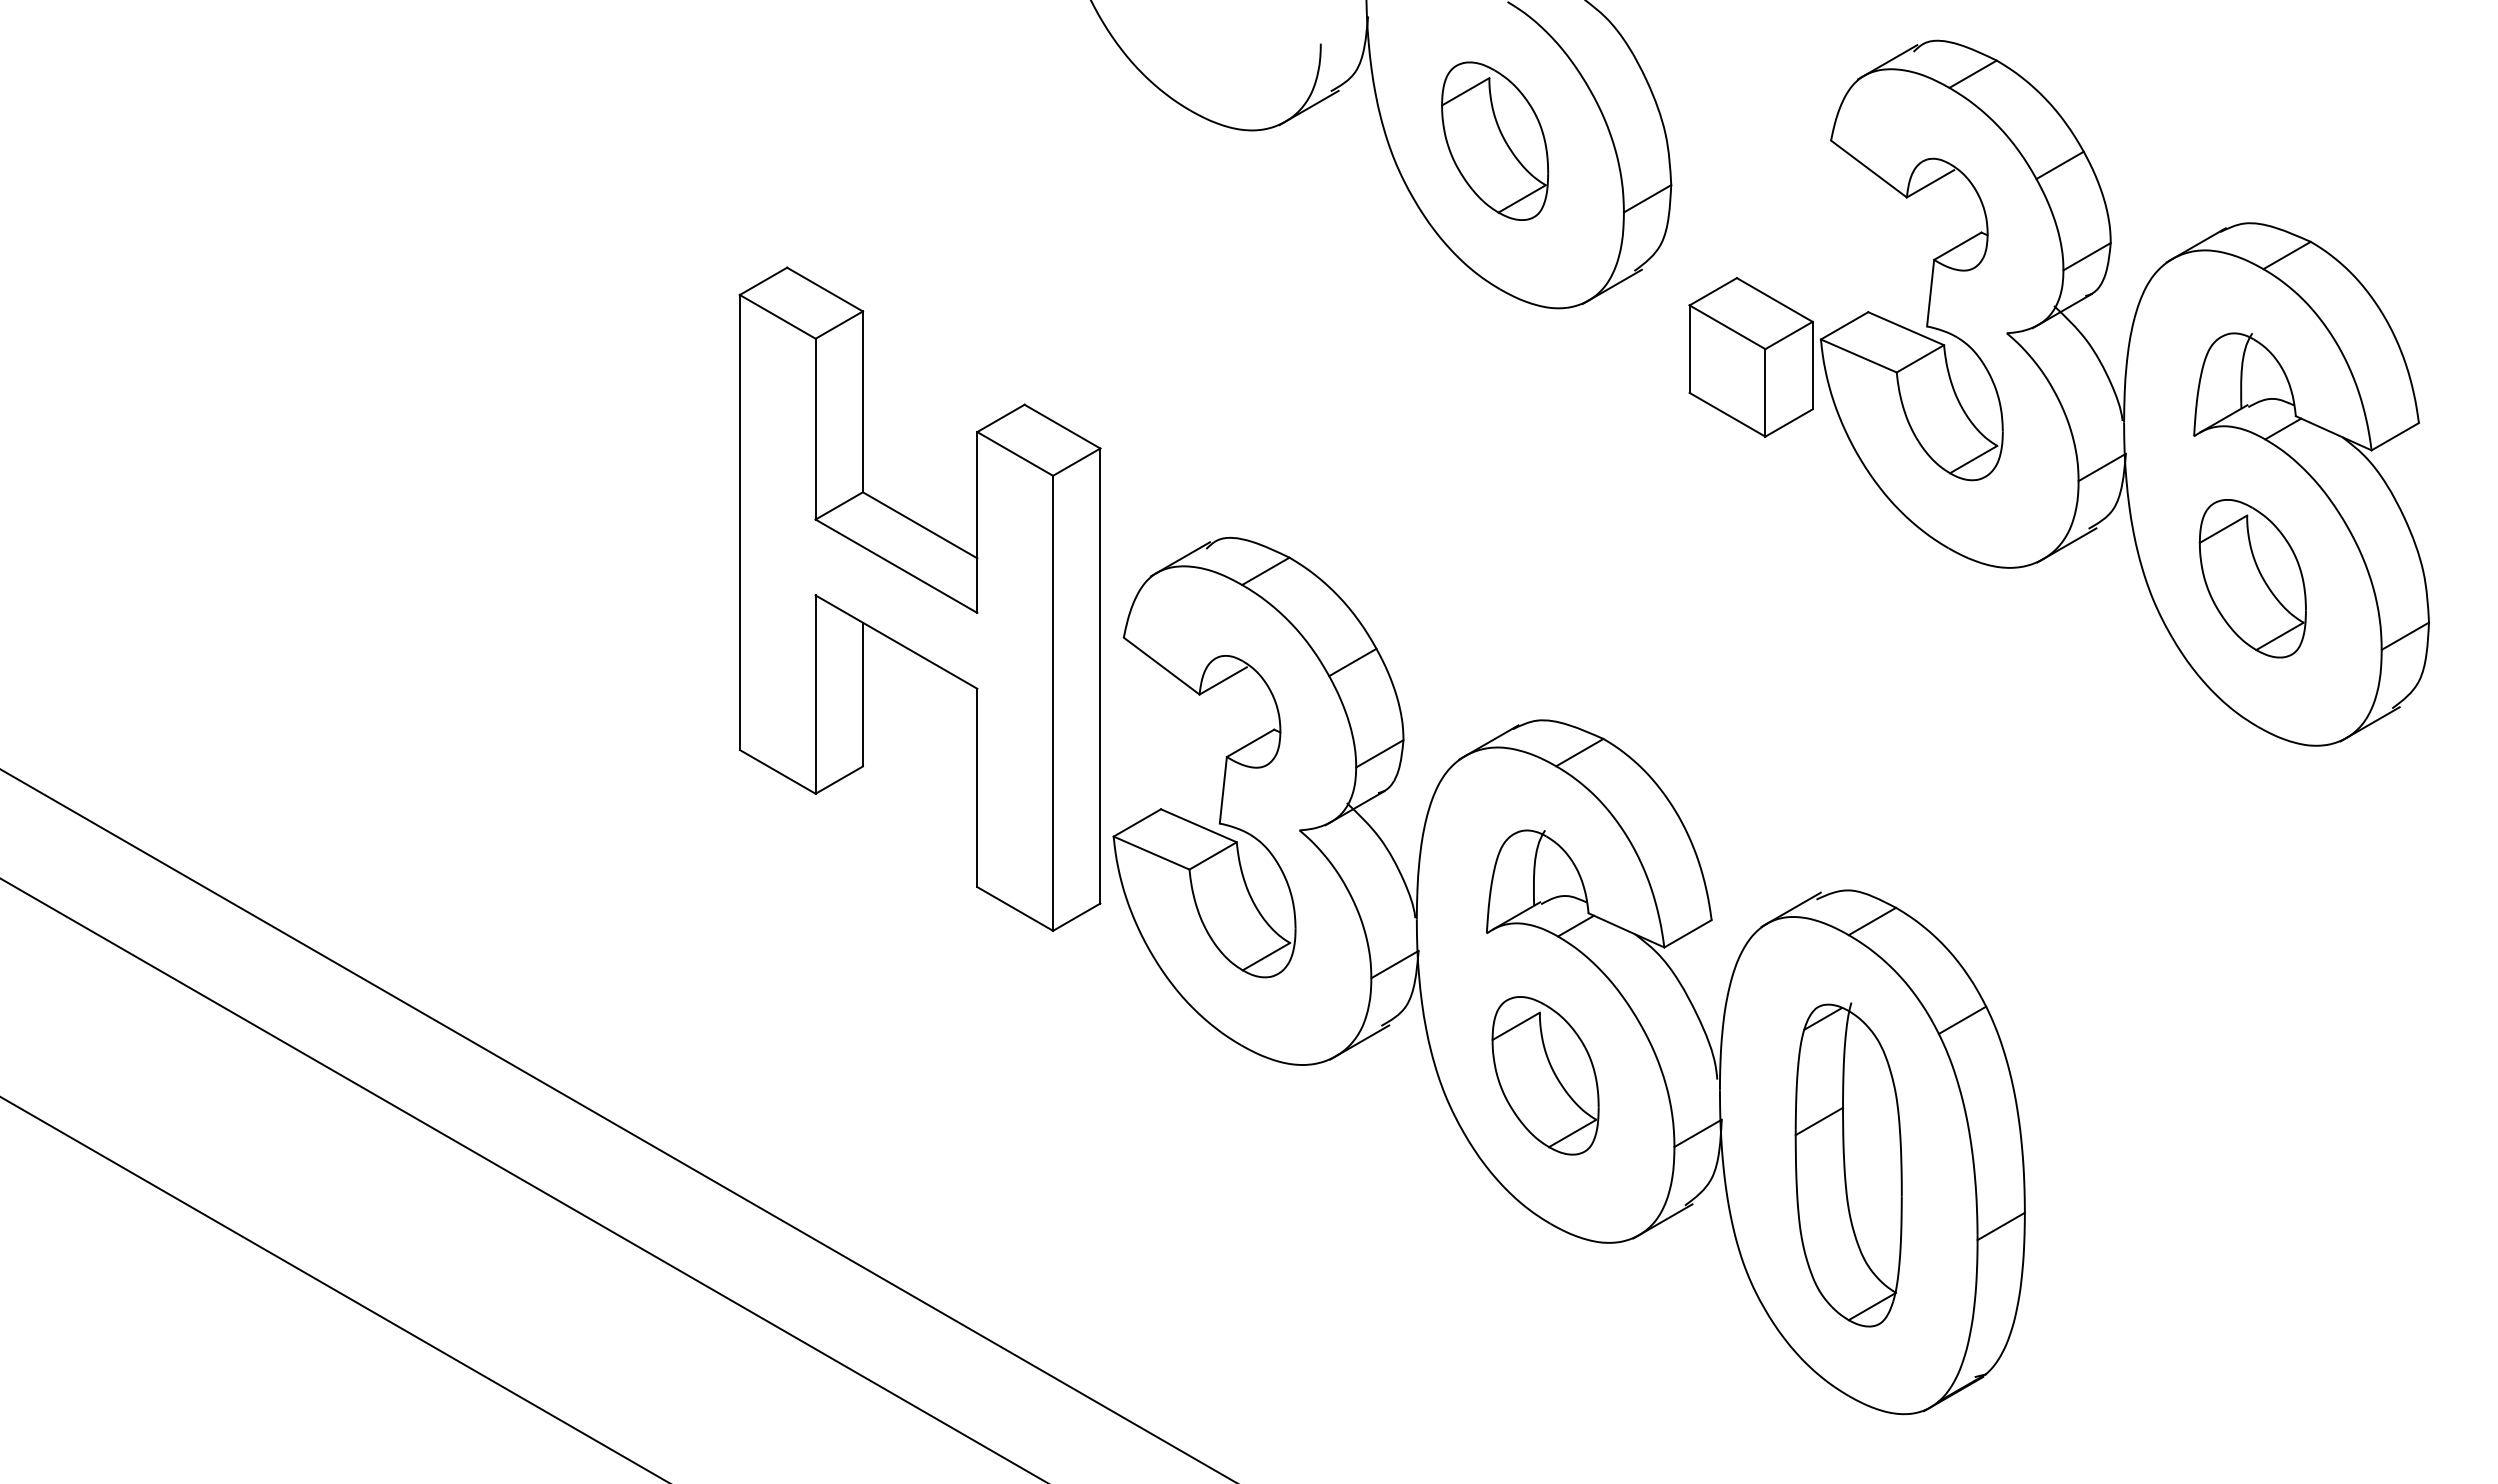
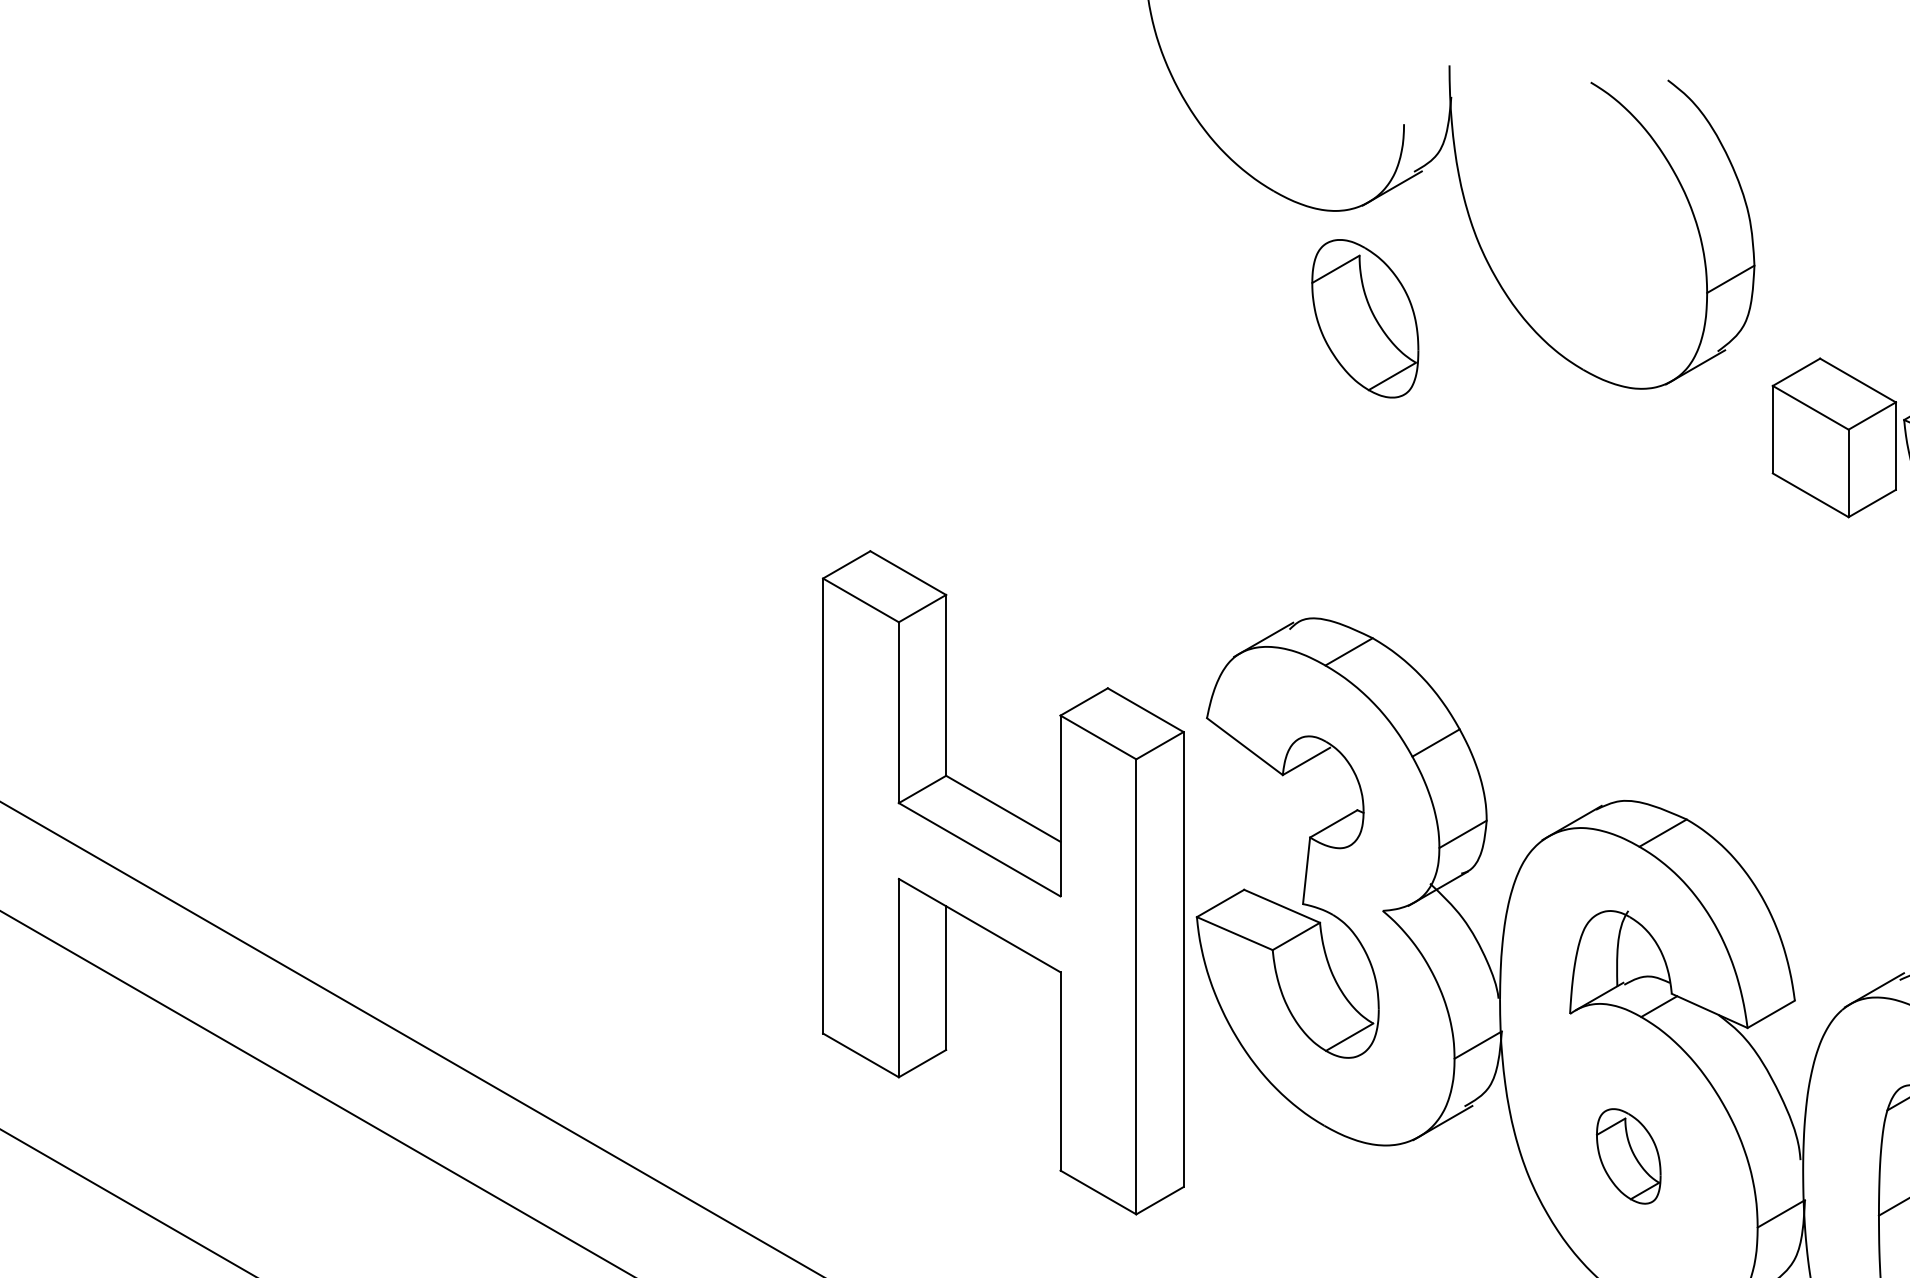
part: (1495, 140) -> (1365, 318), moved
part: (919, 598) -> (1002, 882), moved
part: (1545, 1075) -> (1628, 1156), size x0.6

